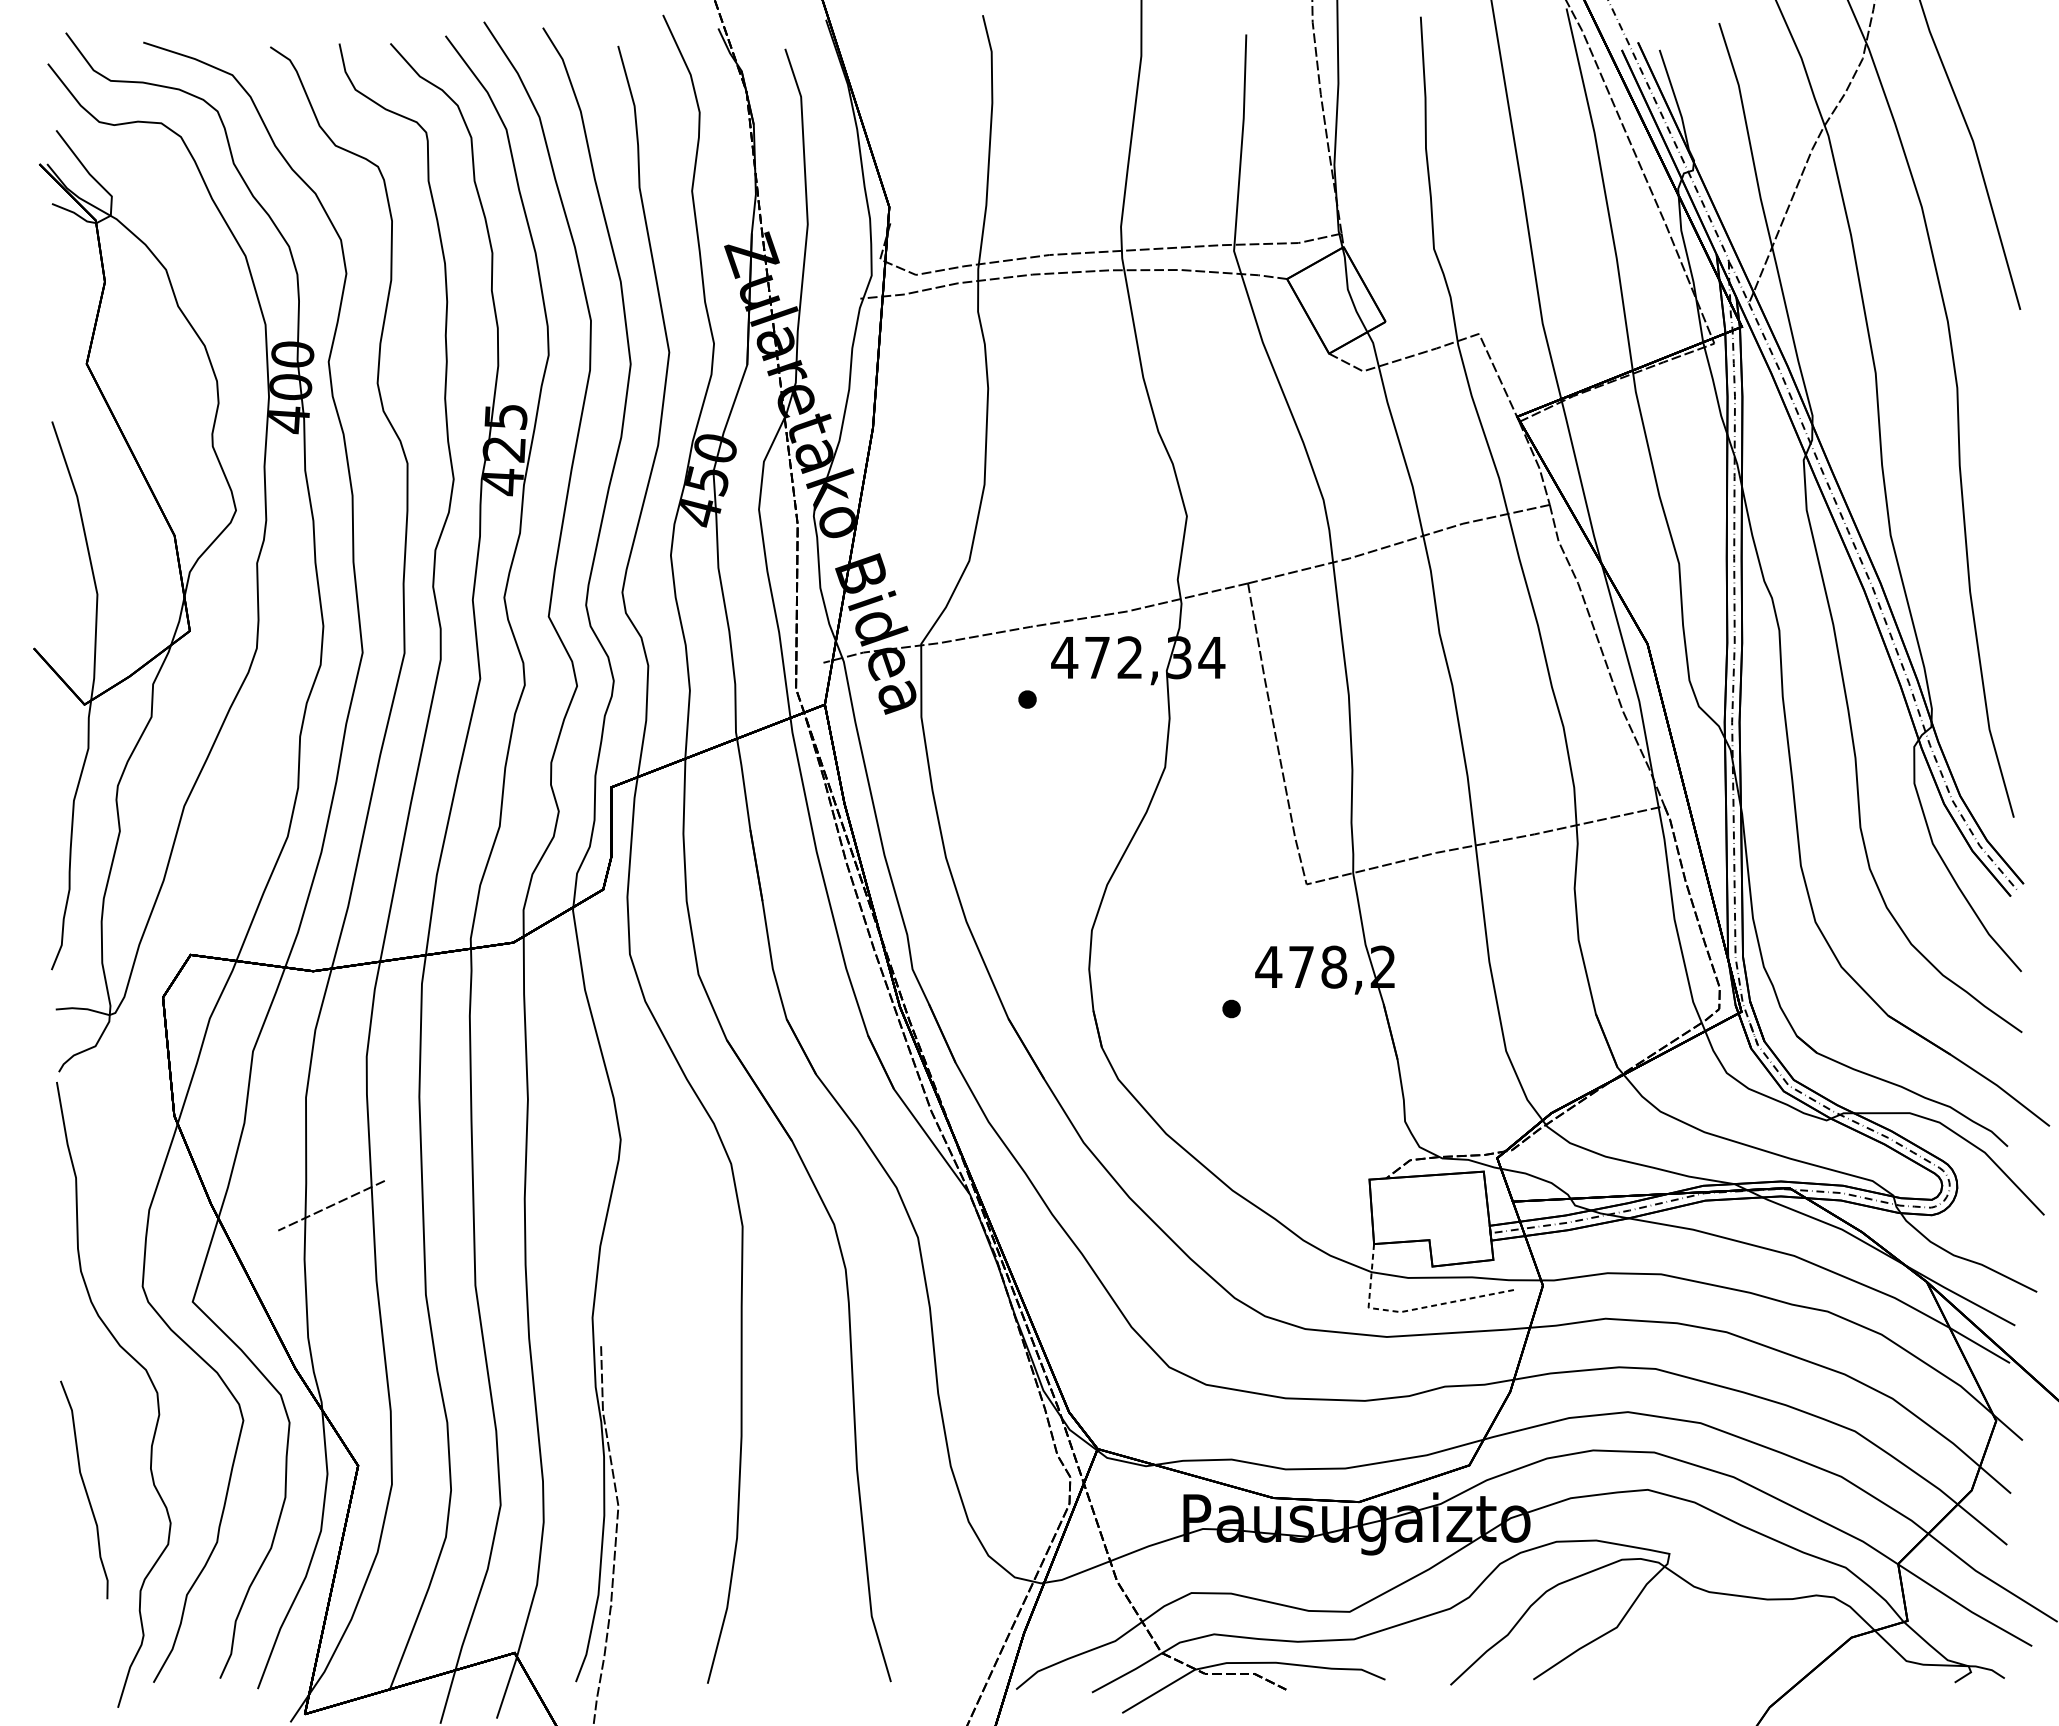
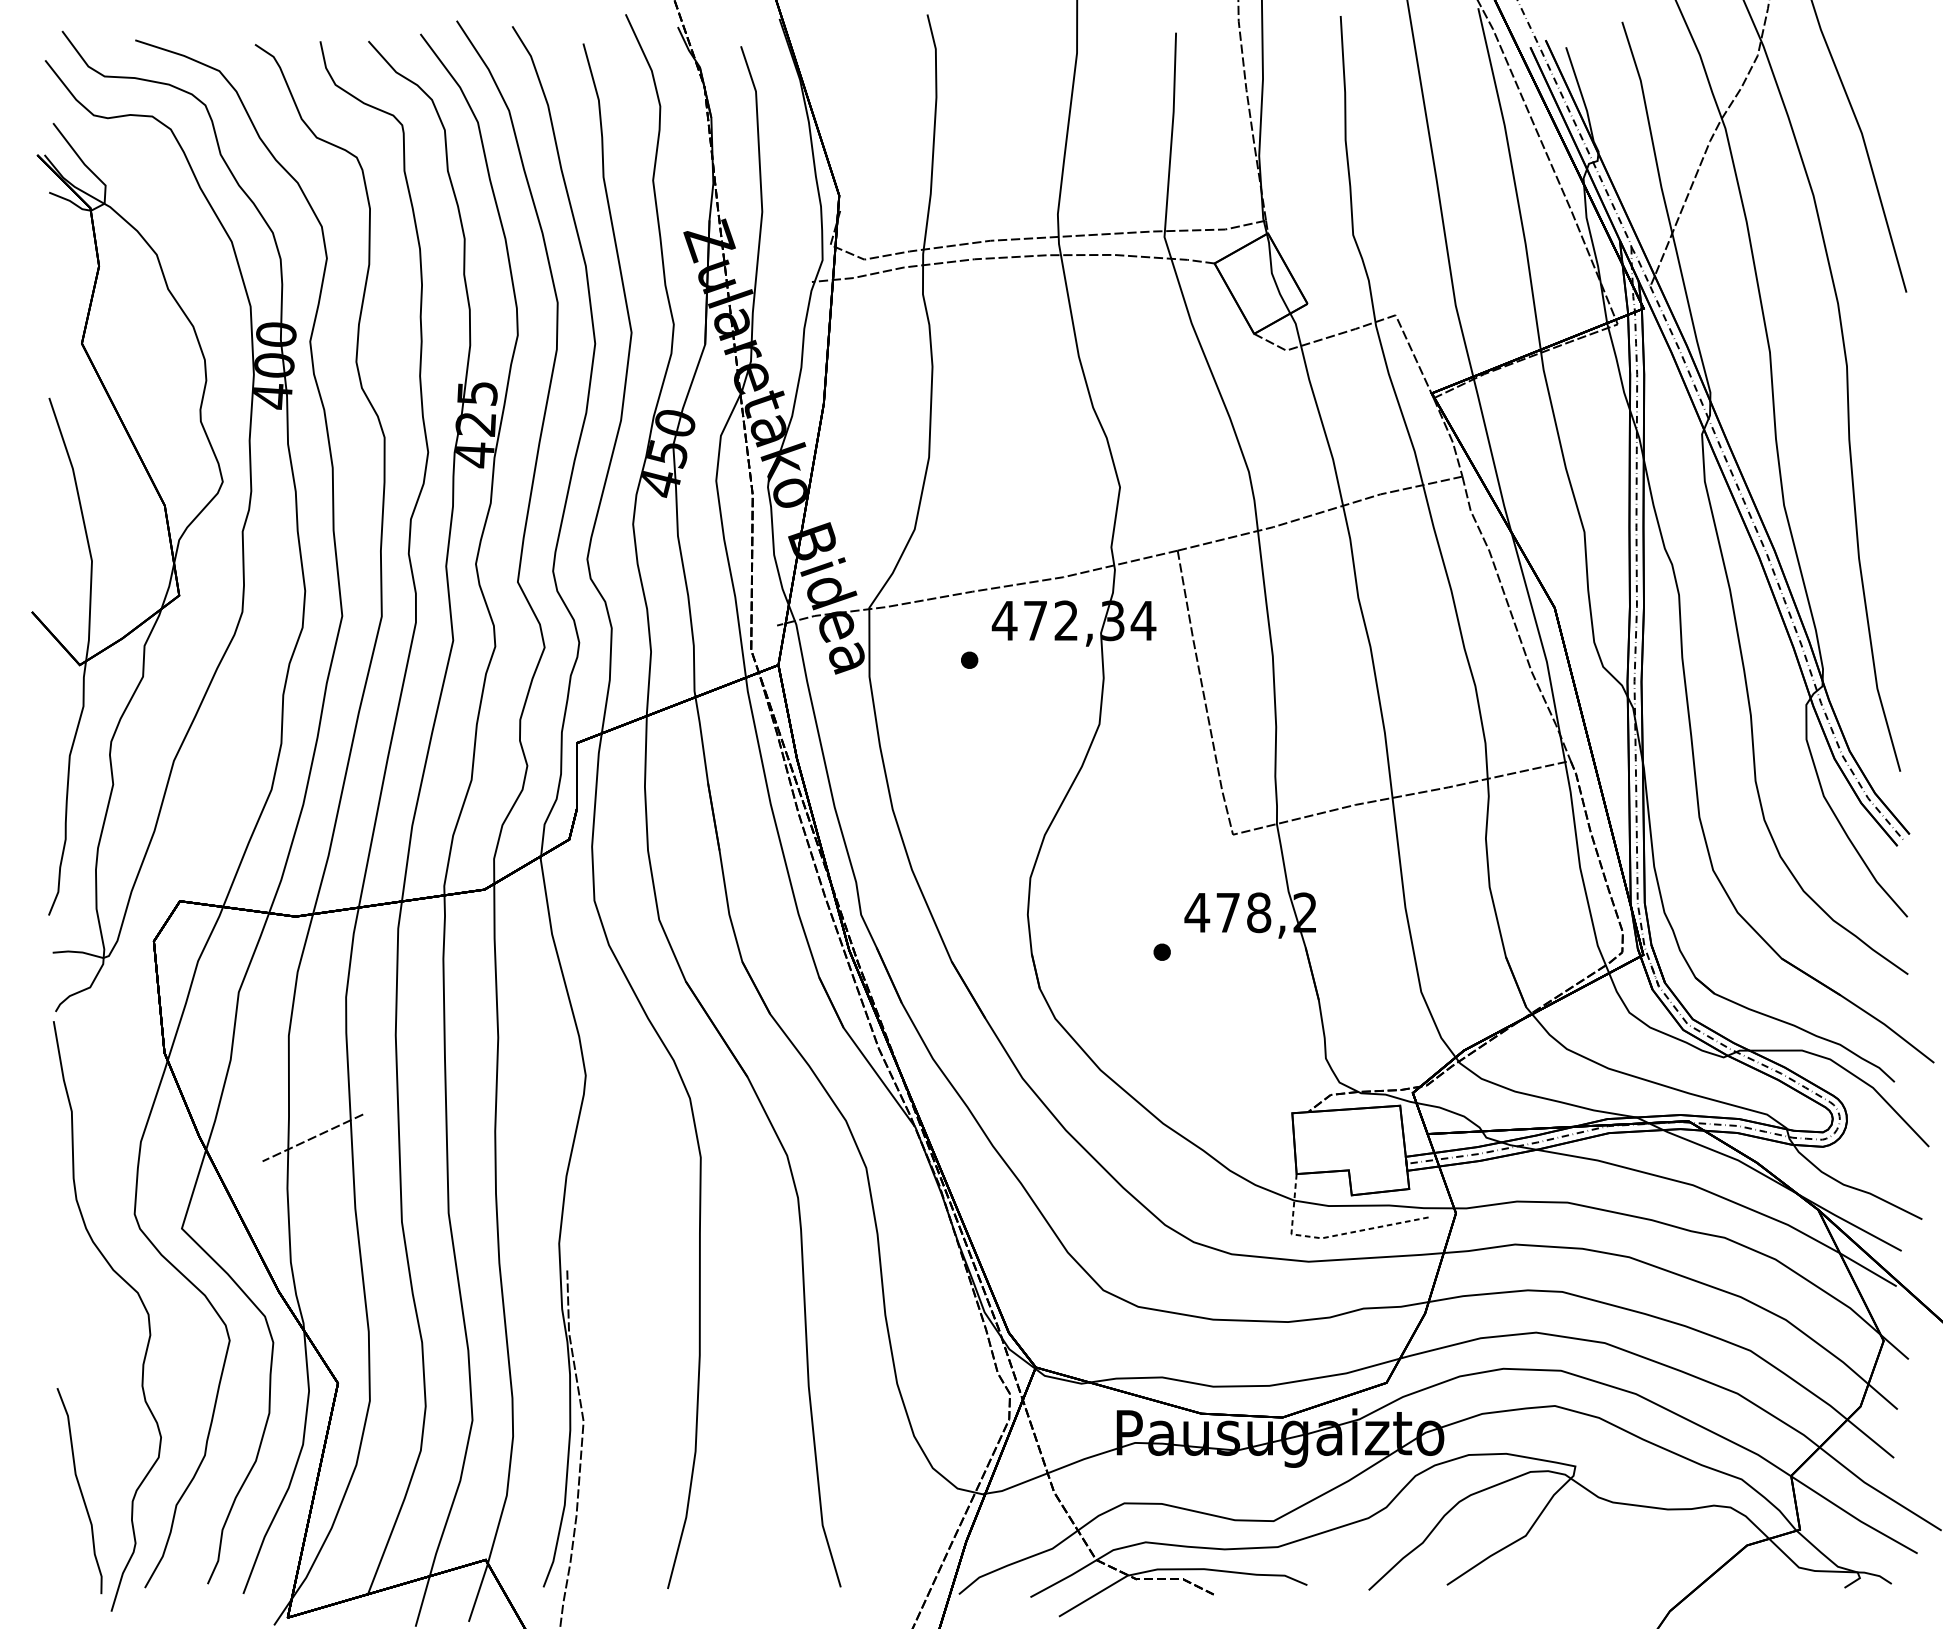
curve: (84, 1489) -> (79, 1490), moved

